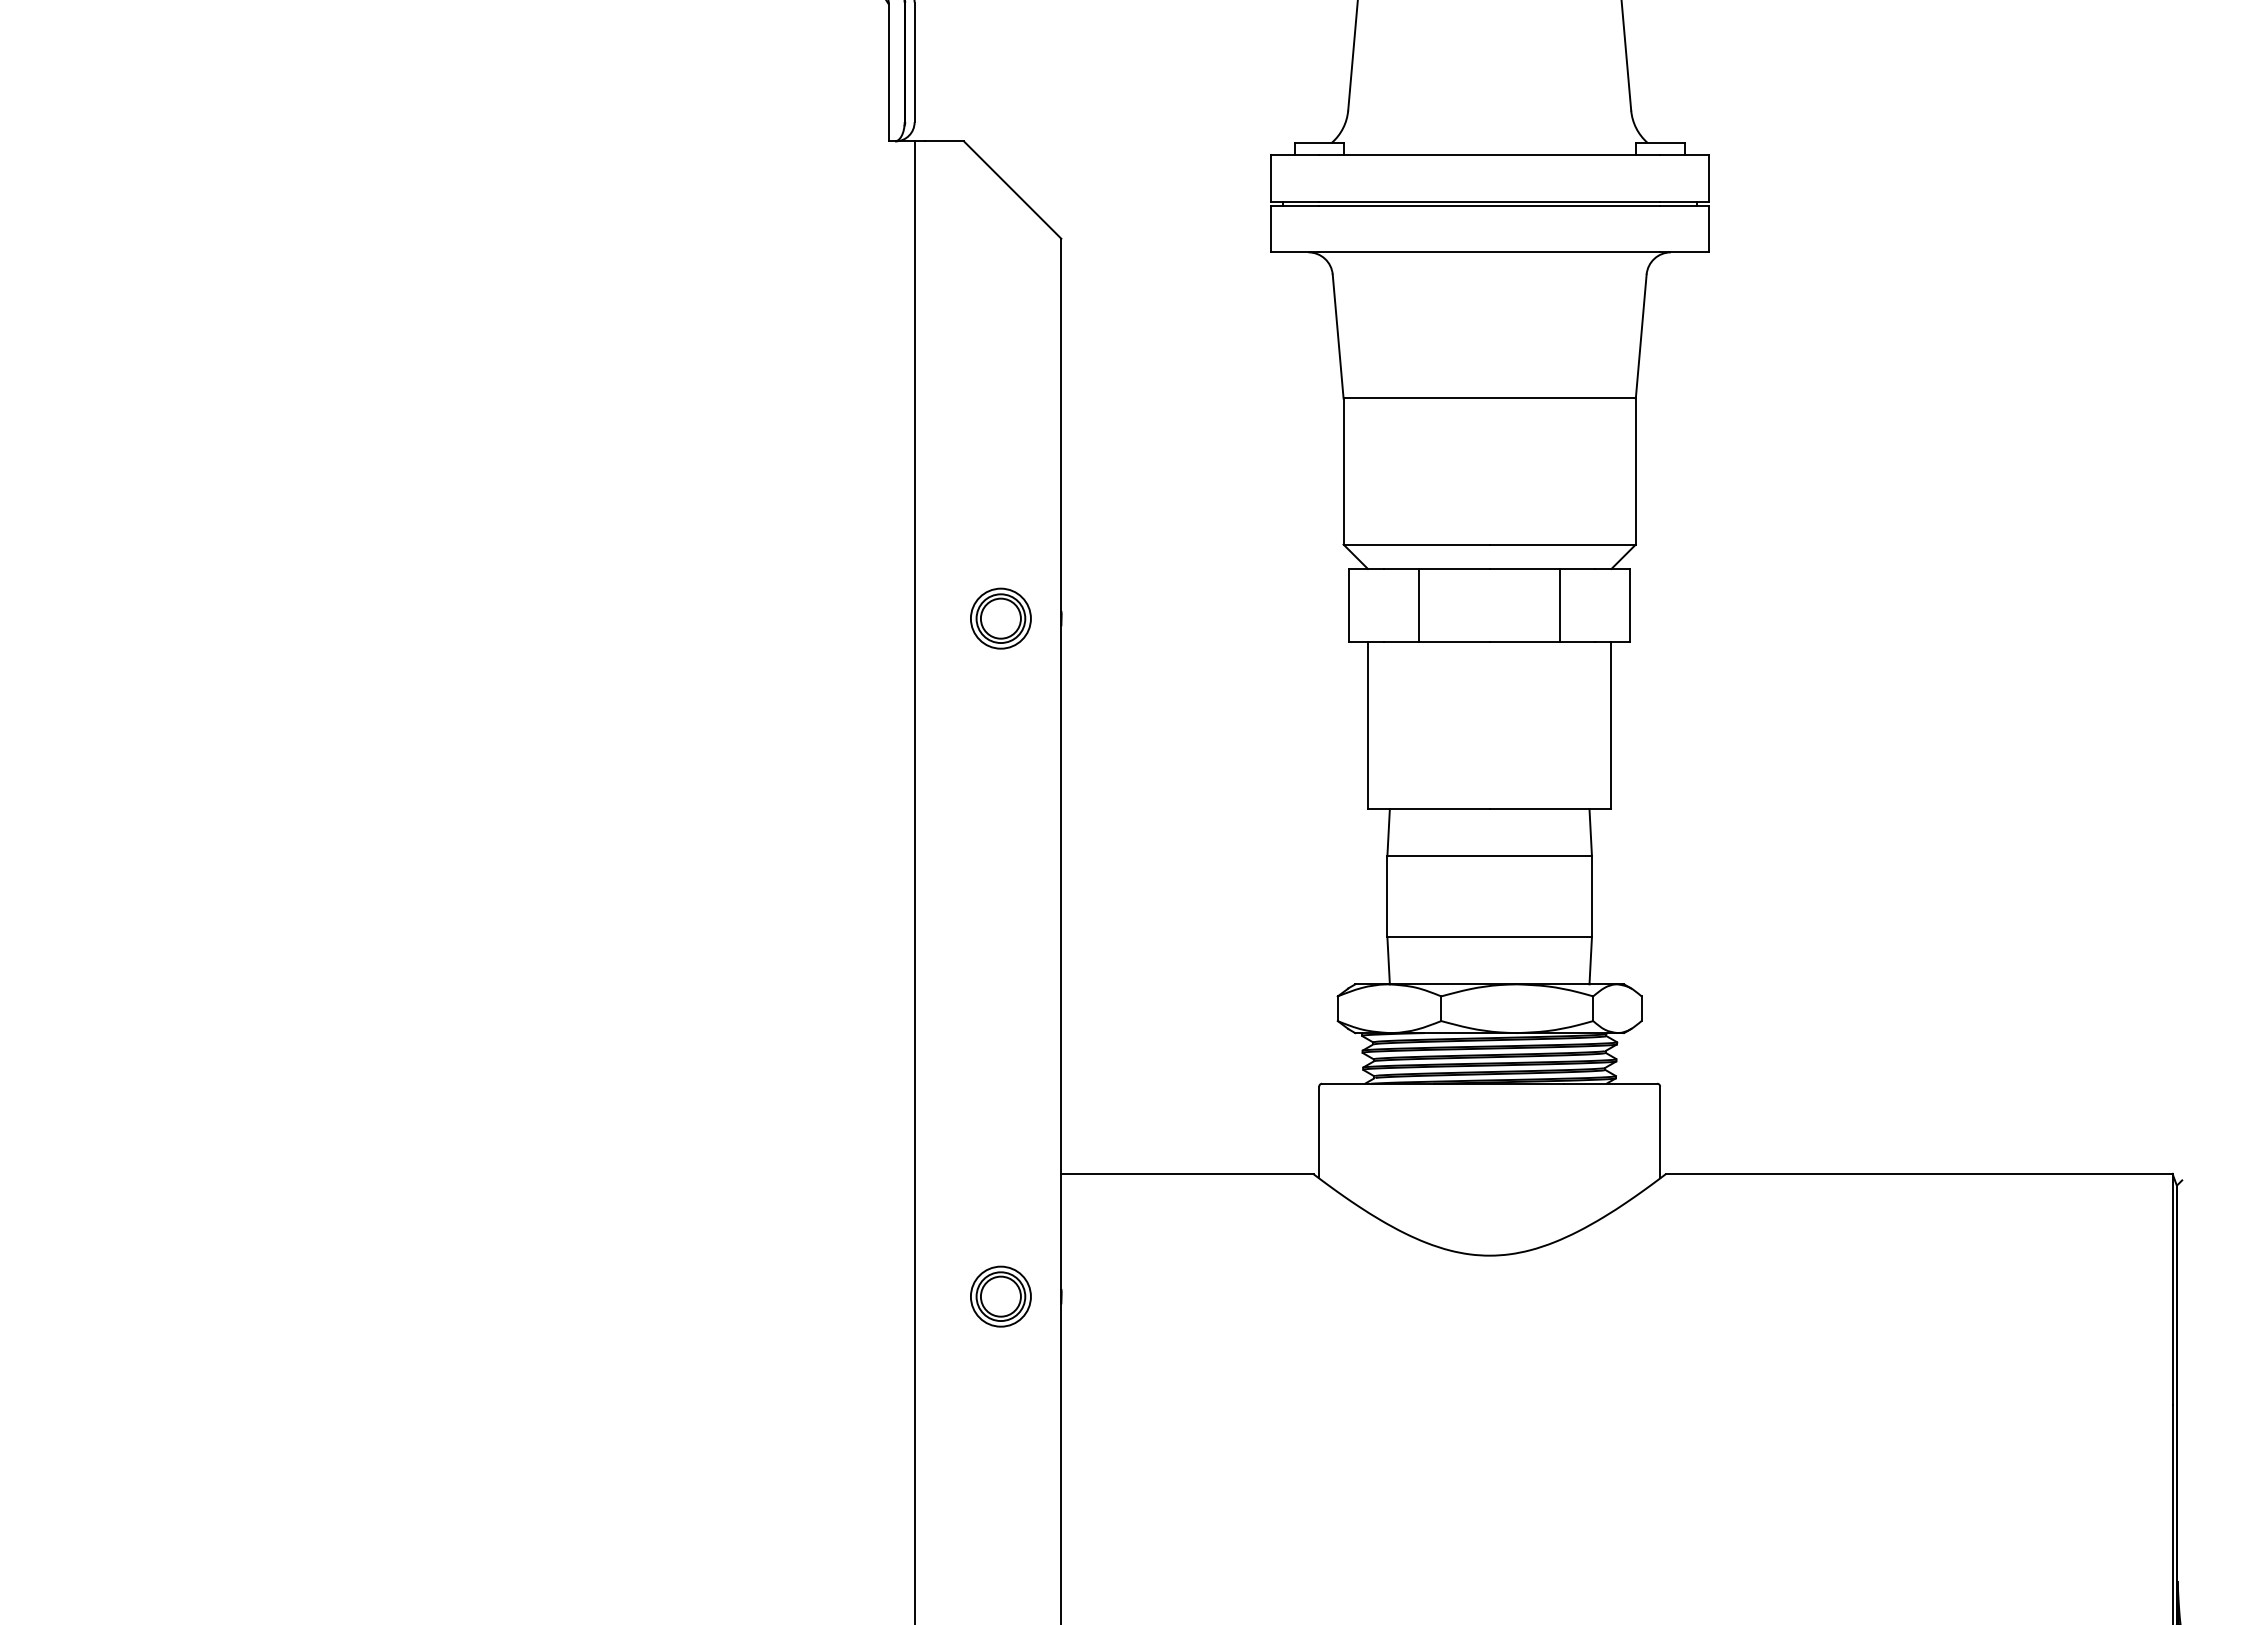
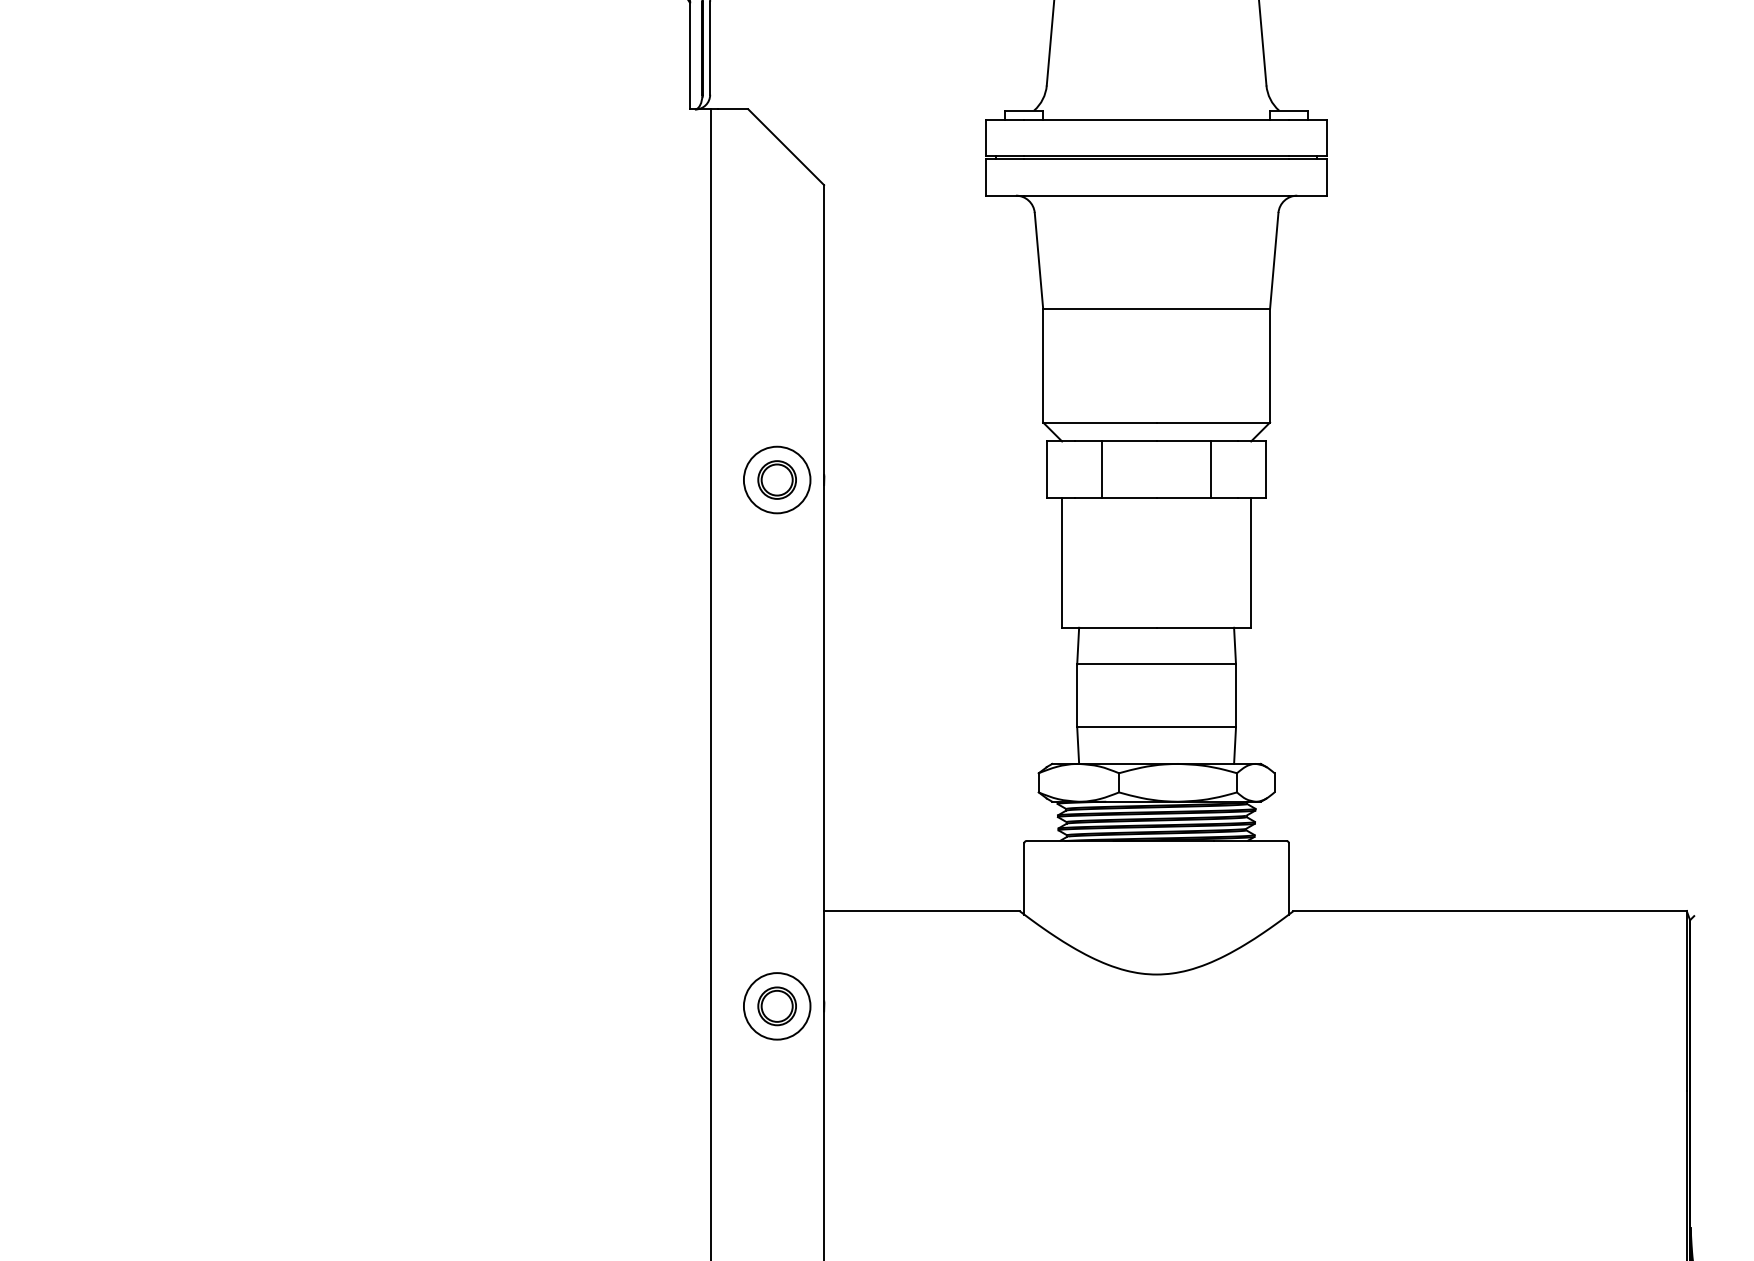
circle: (1000, 618) -> (776, 479), size x1.43
circle: (1000, 1296) -> (776, 1006), size x1.43

